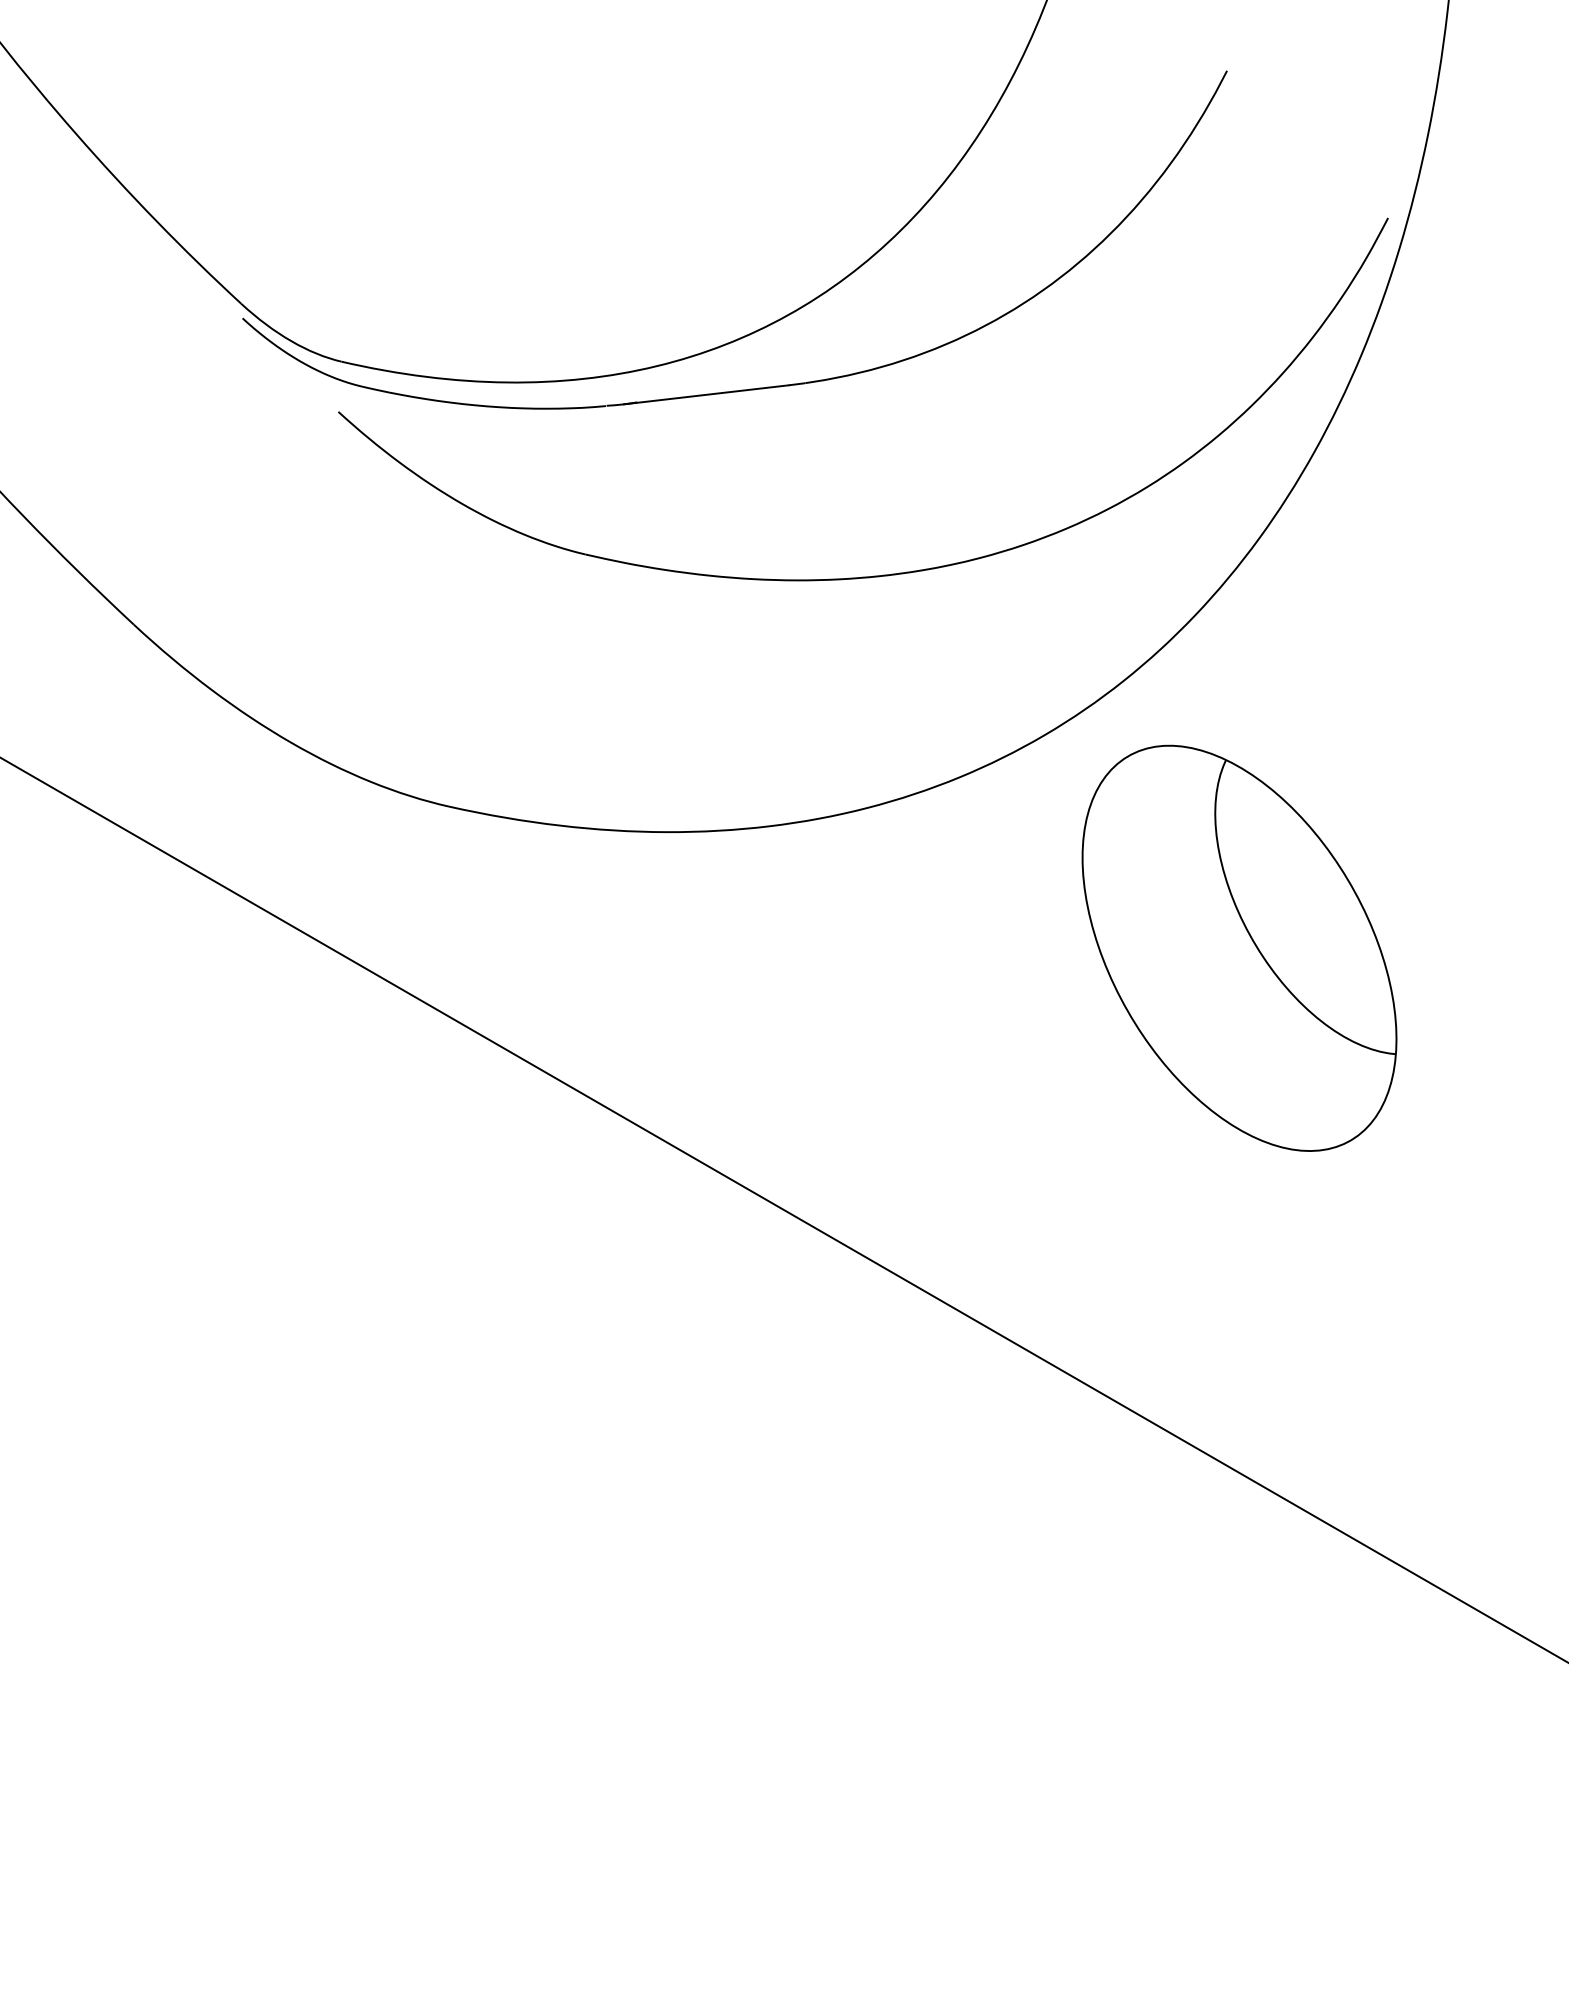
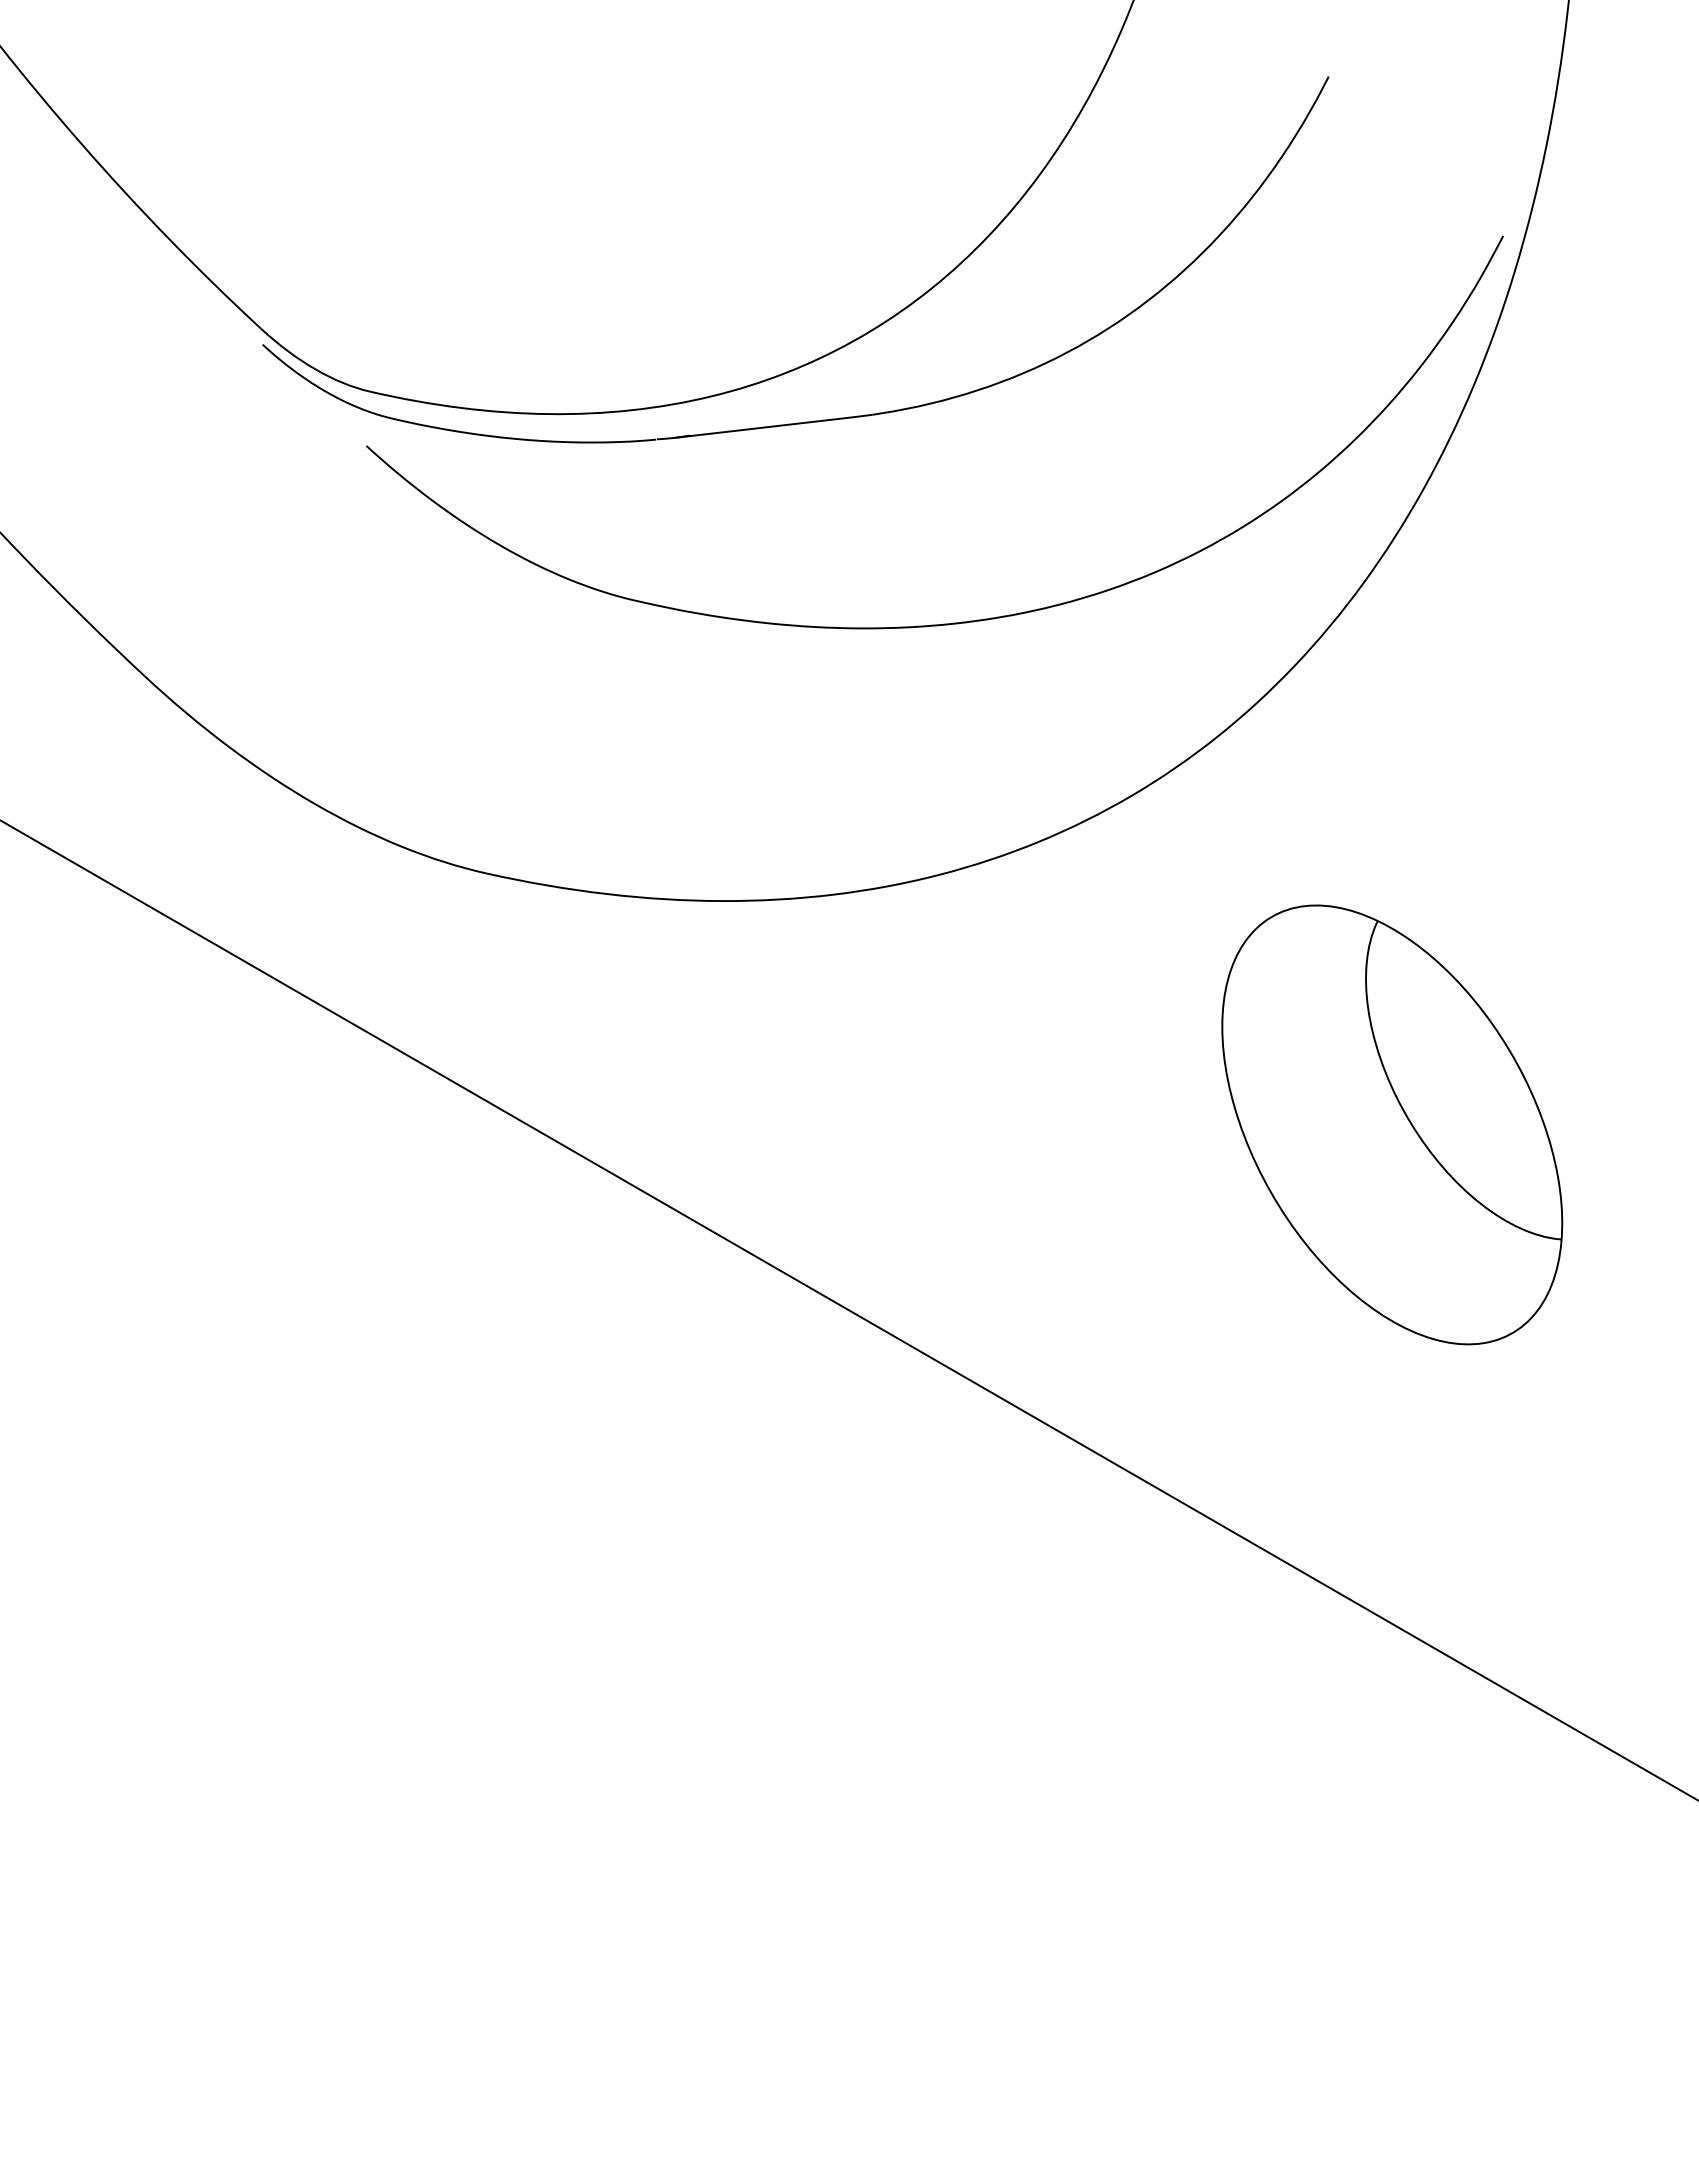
part: (1239, 947) -> (1392, 1124), moved

